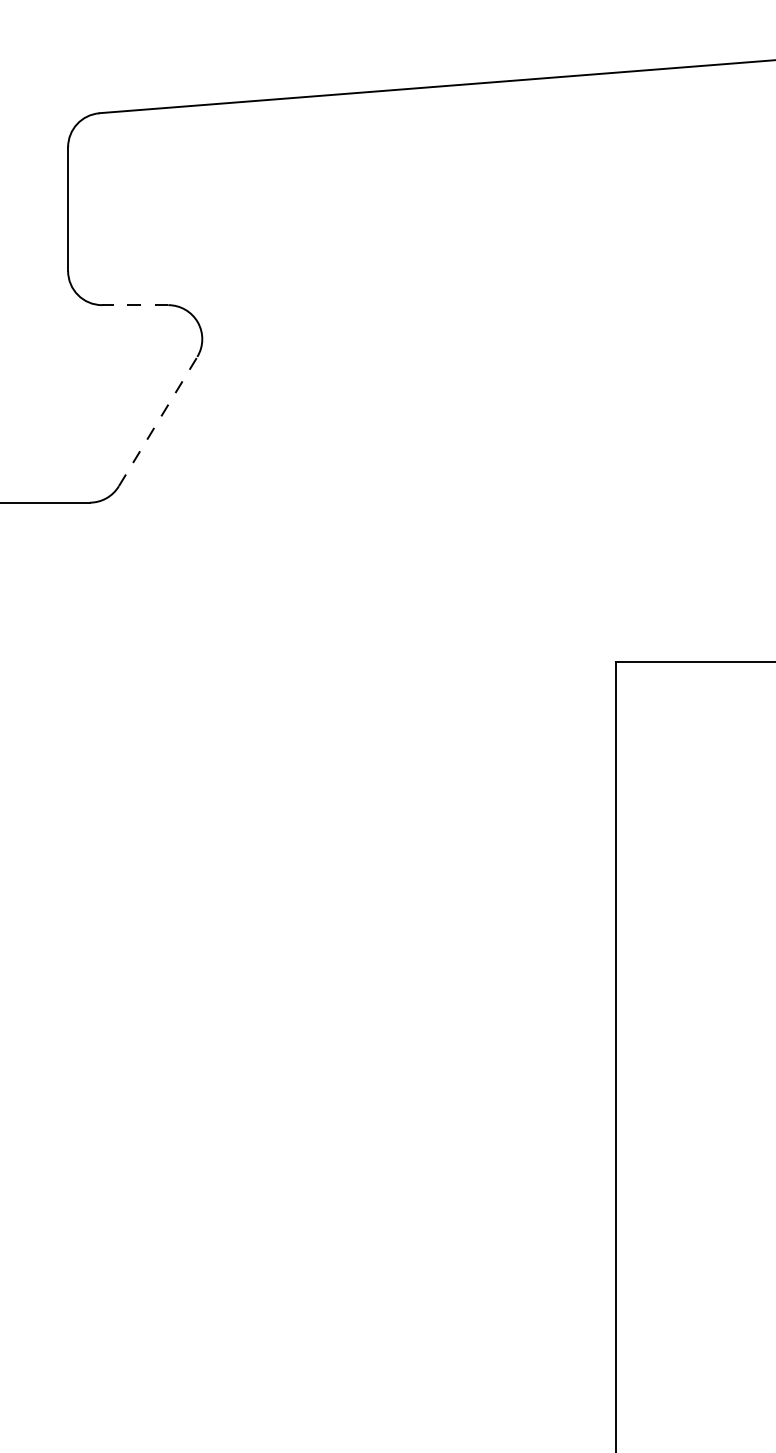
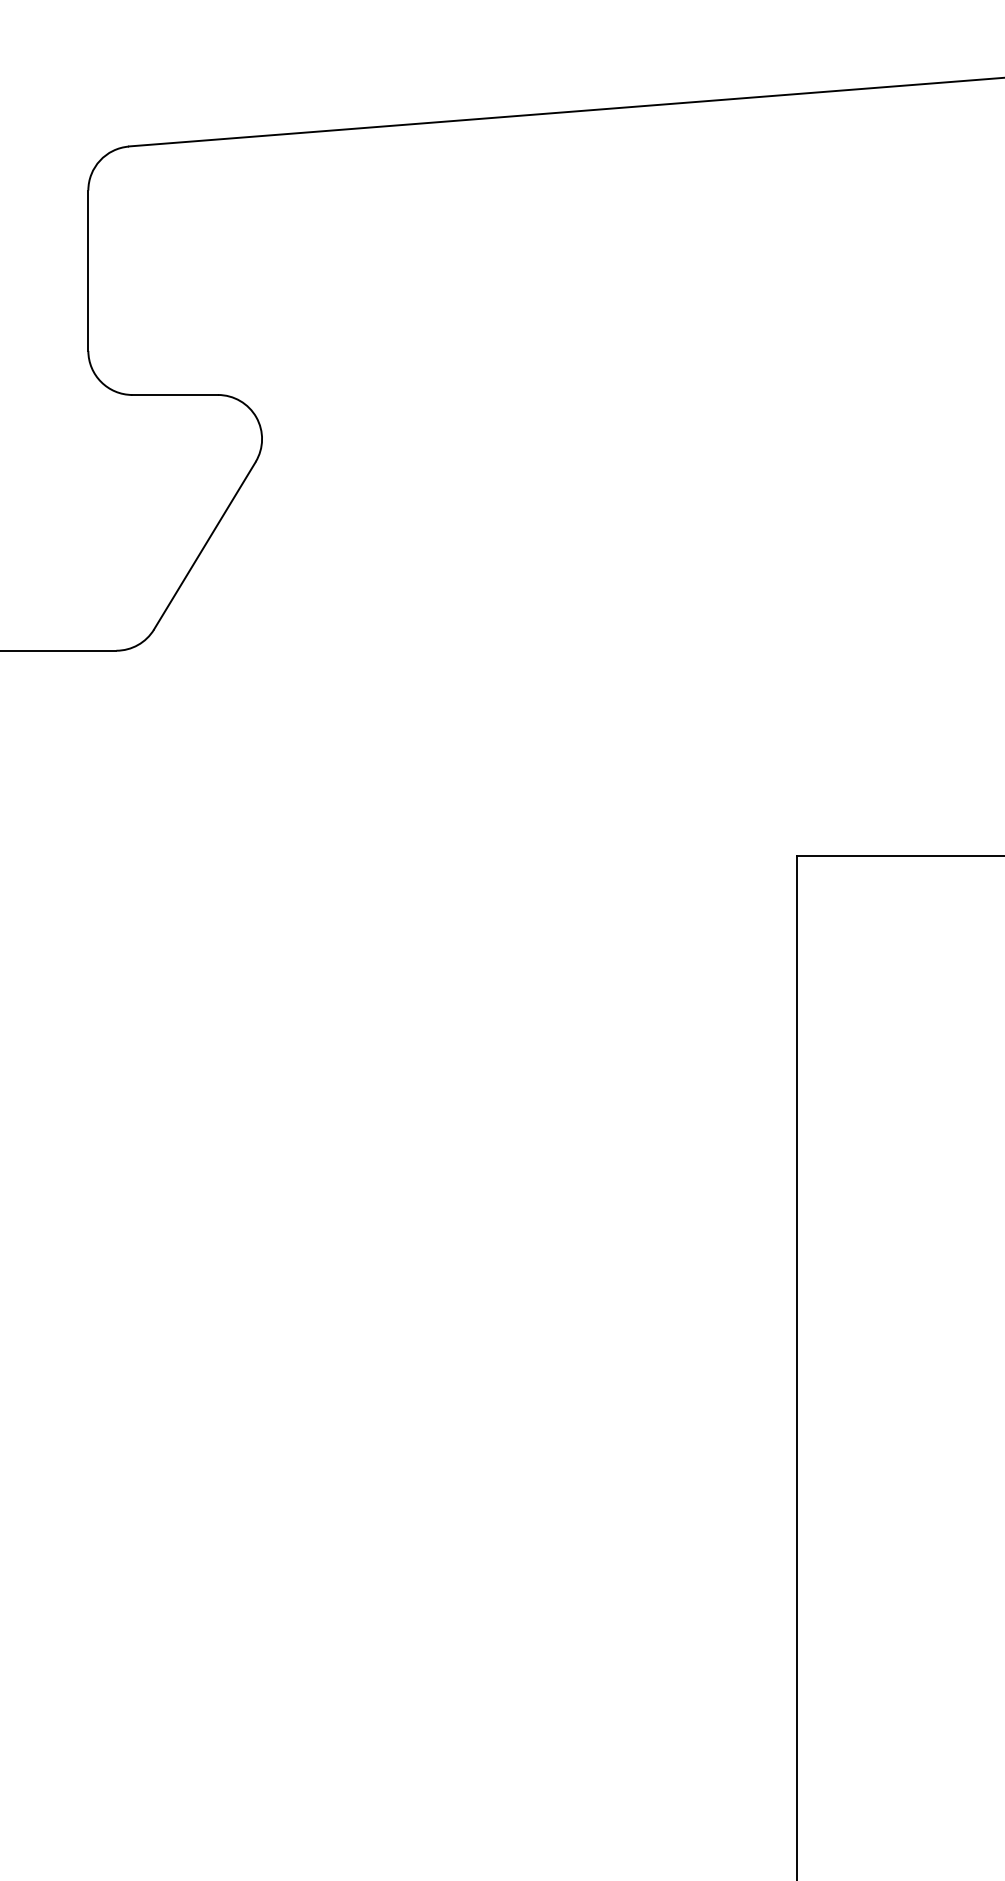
line: (134, 305) -> (174, 395), dashed -> solid
line: (158, 421) -> (205, 545), dashed -> solid

